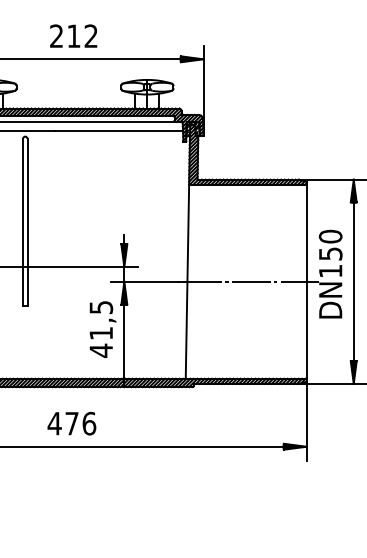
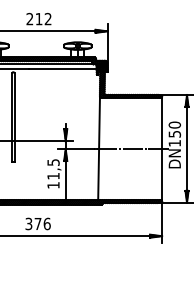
text: (101, 350) -> (53, 185), 41,5 -> 11,5
text: (53, 422) -> (28, 223), 476 -> 376

